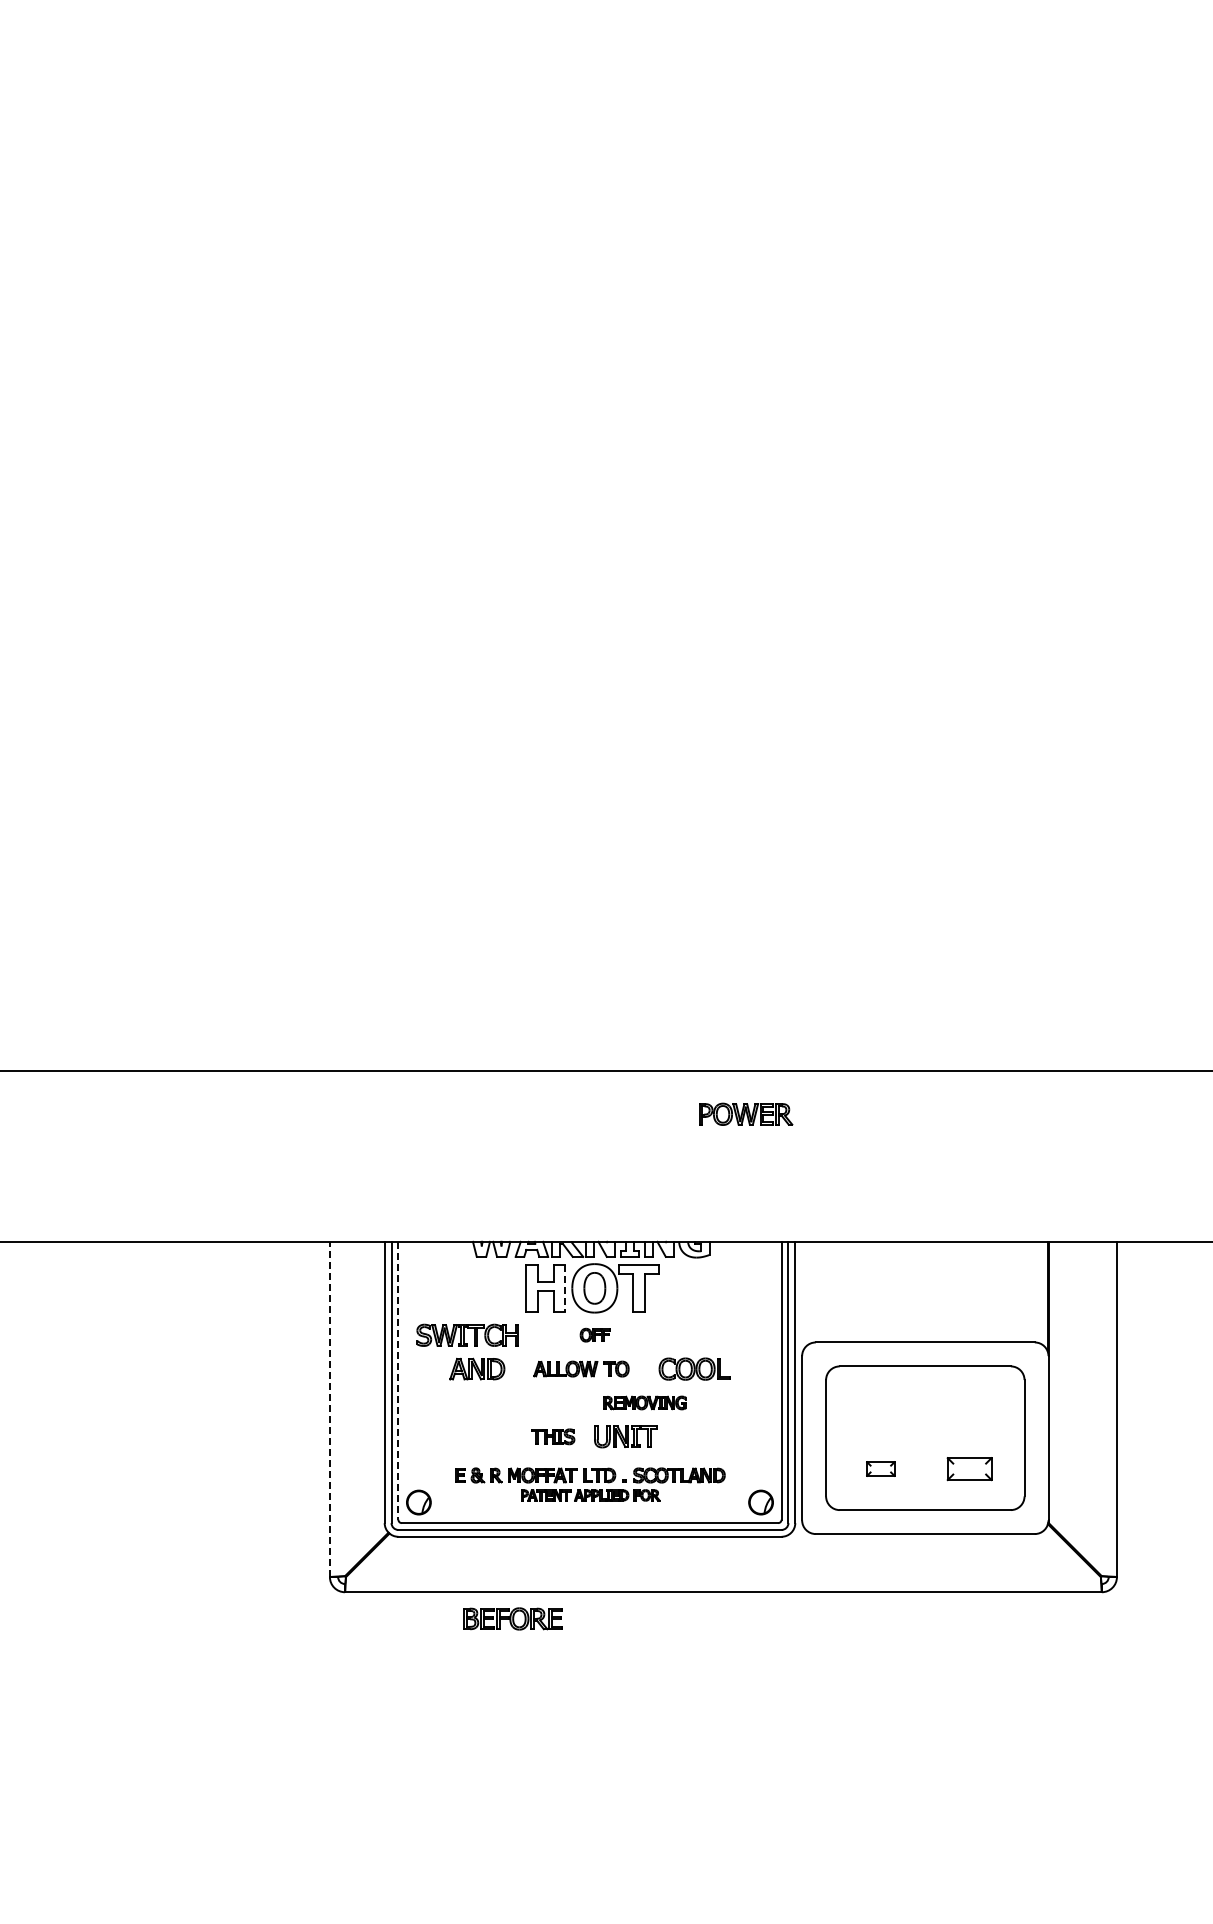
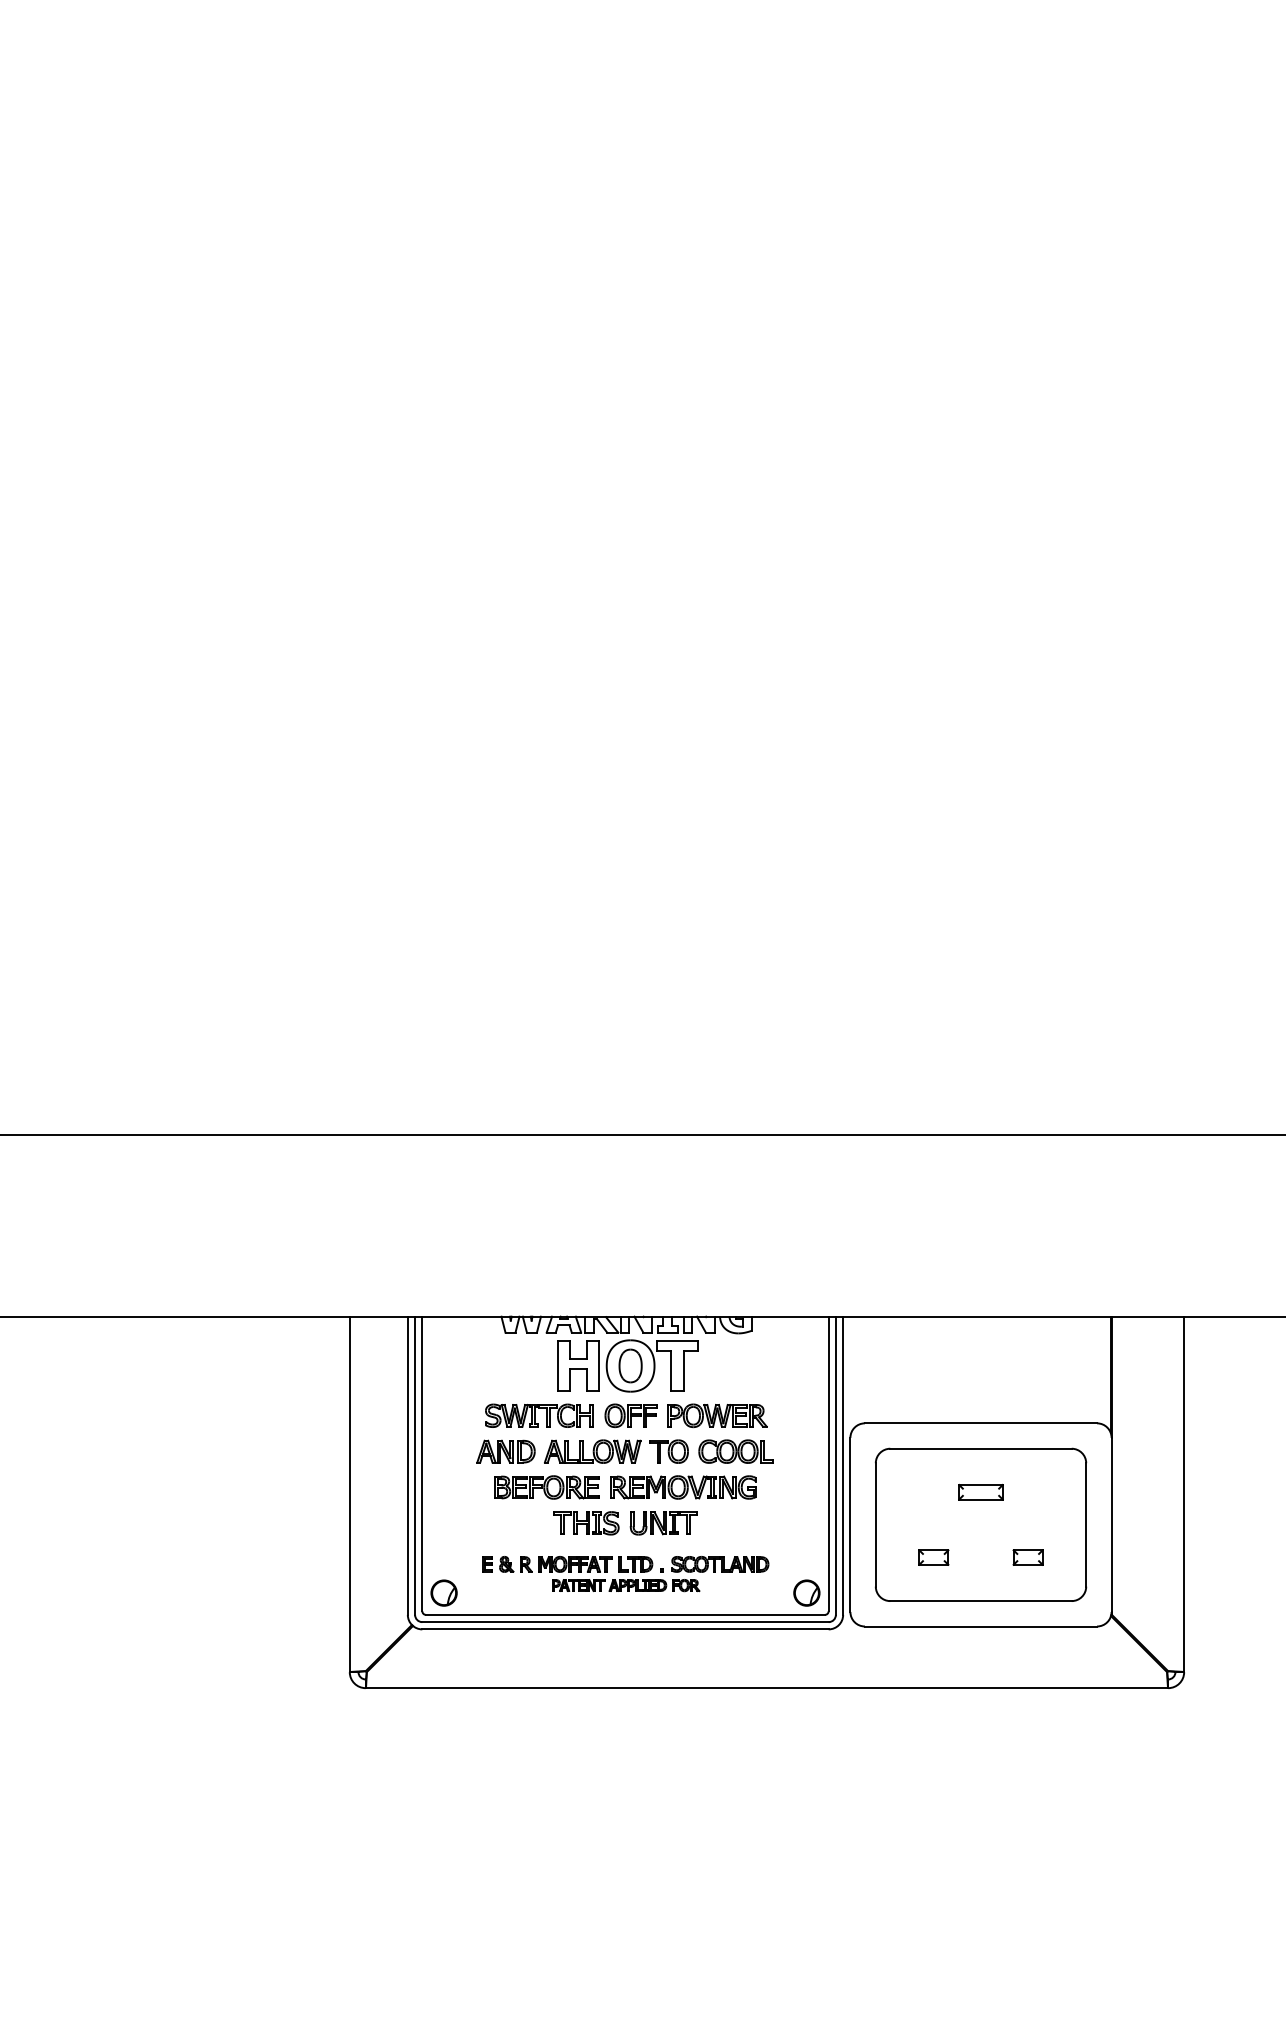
part: (746, 1113) -> (718, 1414), moved
line: (565, 1288) -> (599, 1366), dashed -> solid
part: (467, 1334) -> (539, 1414), moved
part: (594, 1334) -> (630, 1414), size x1.67
part: (581, 1368) -> (616, 1450), size x1.43
line: (398, 1380) -> (422, 1463), dashed -> solid
part: (644, 1402) -> (683, 1487), size x1.67
part: (924, 1407) -> (980, 1492), added
line: (329, 1409) -> (349, 1494), dashed -> solid
part: (552, 1436) -> (585, 1523), size x1.43
part: (969, 1468) -> (1027, 1556), size x0.62
part: (512, 1618) -> (546, 1487), moved

